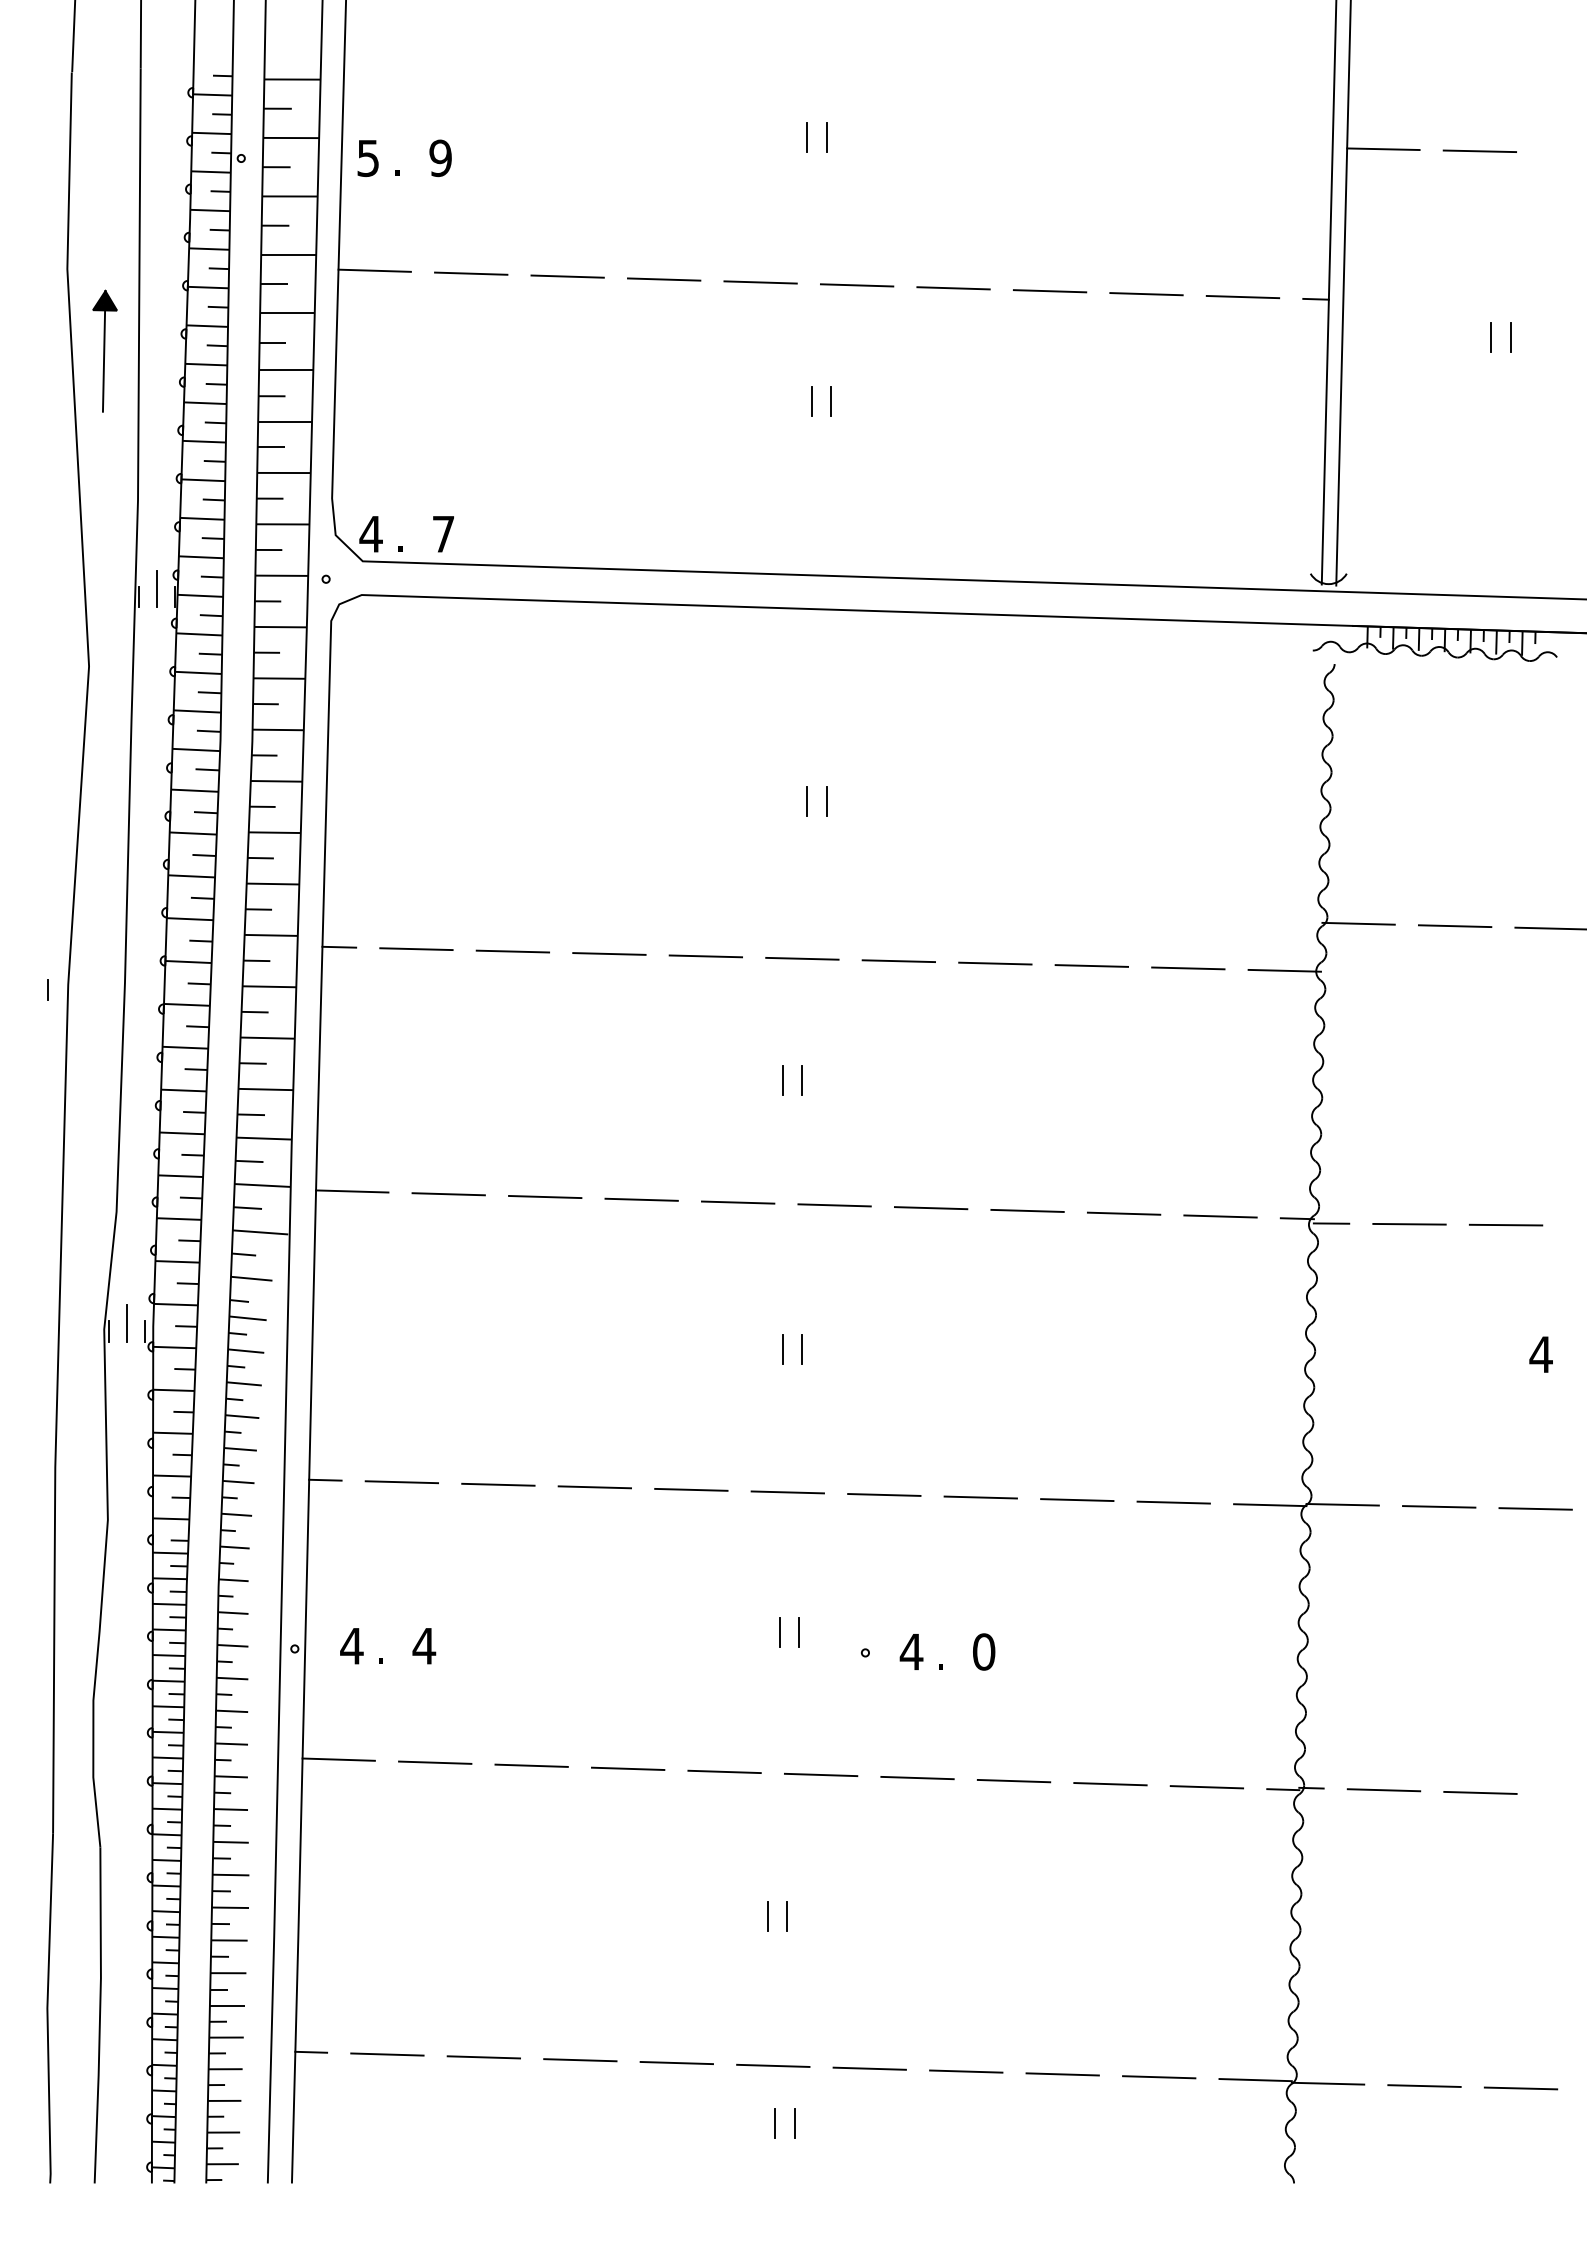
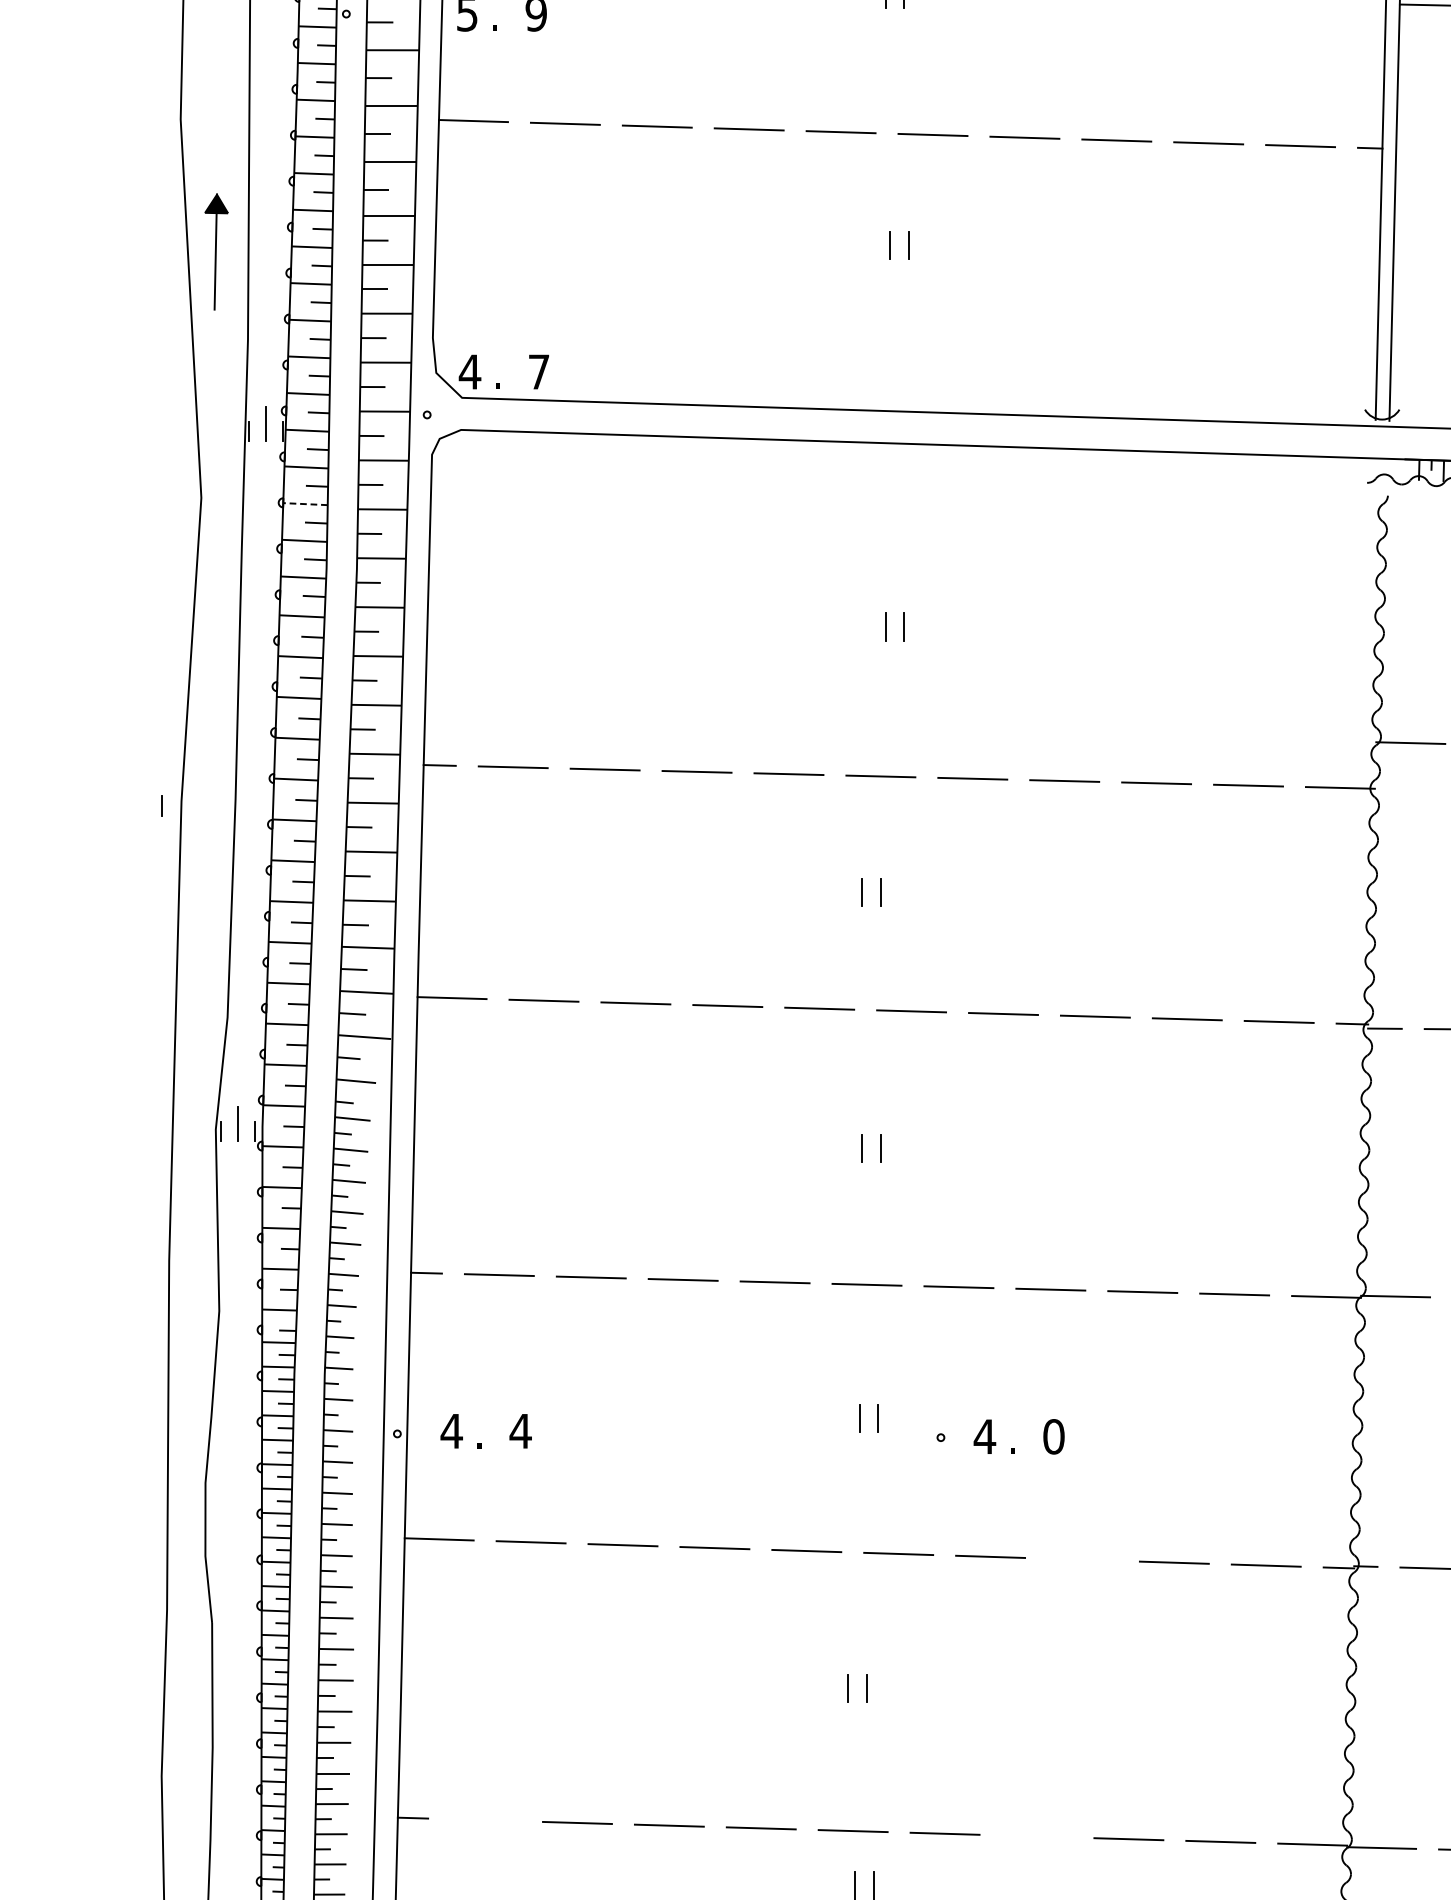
part: (104, 350) -> (216, 251), moved
line: (197, 672) -> (304, 503), solid -> dashed
line: (1013, 1780) -> (1081, 1559), removed
line: (387, 2054) -> (485, 1820), removed
line: (966, 2071) -> (1037, 1836), removed

